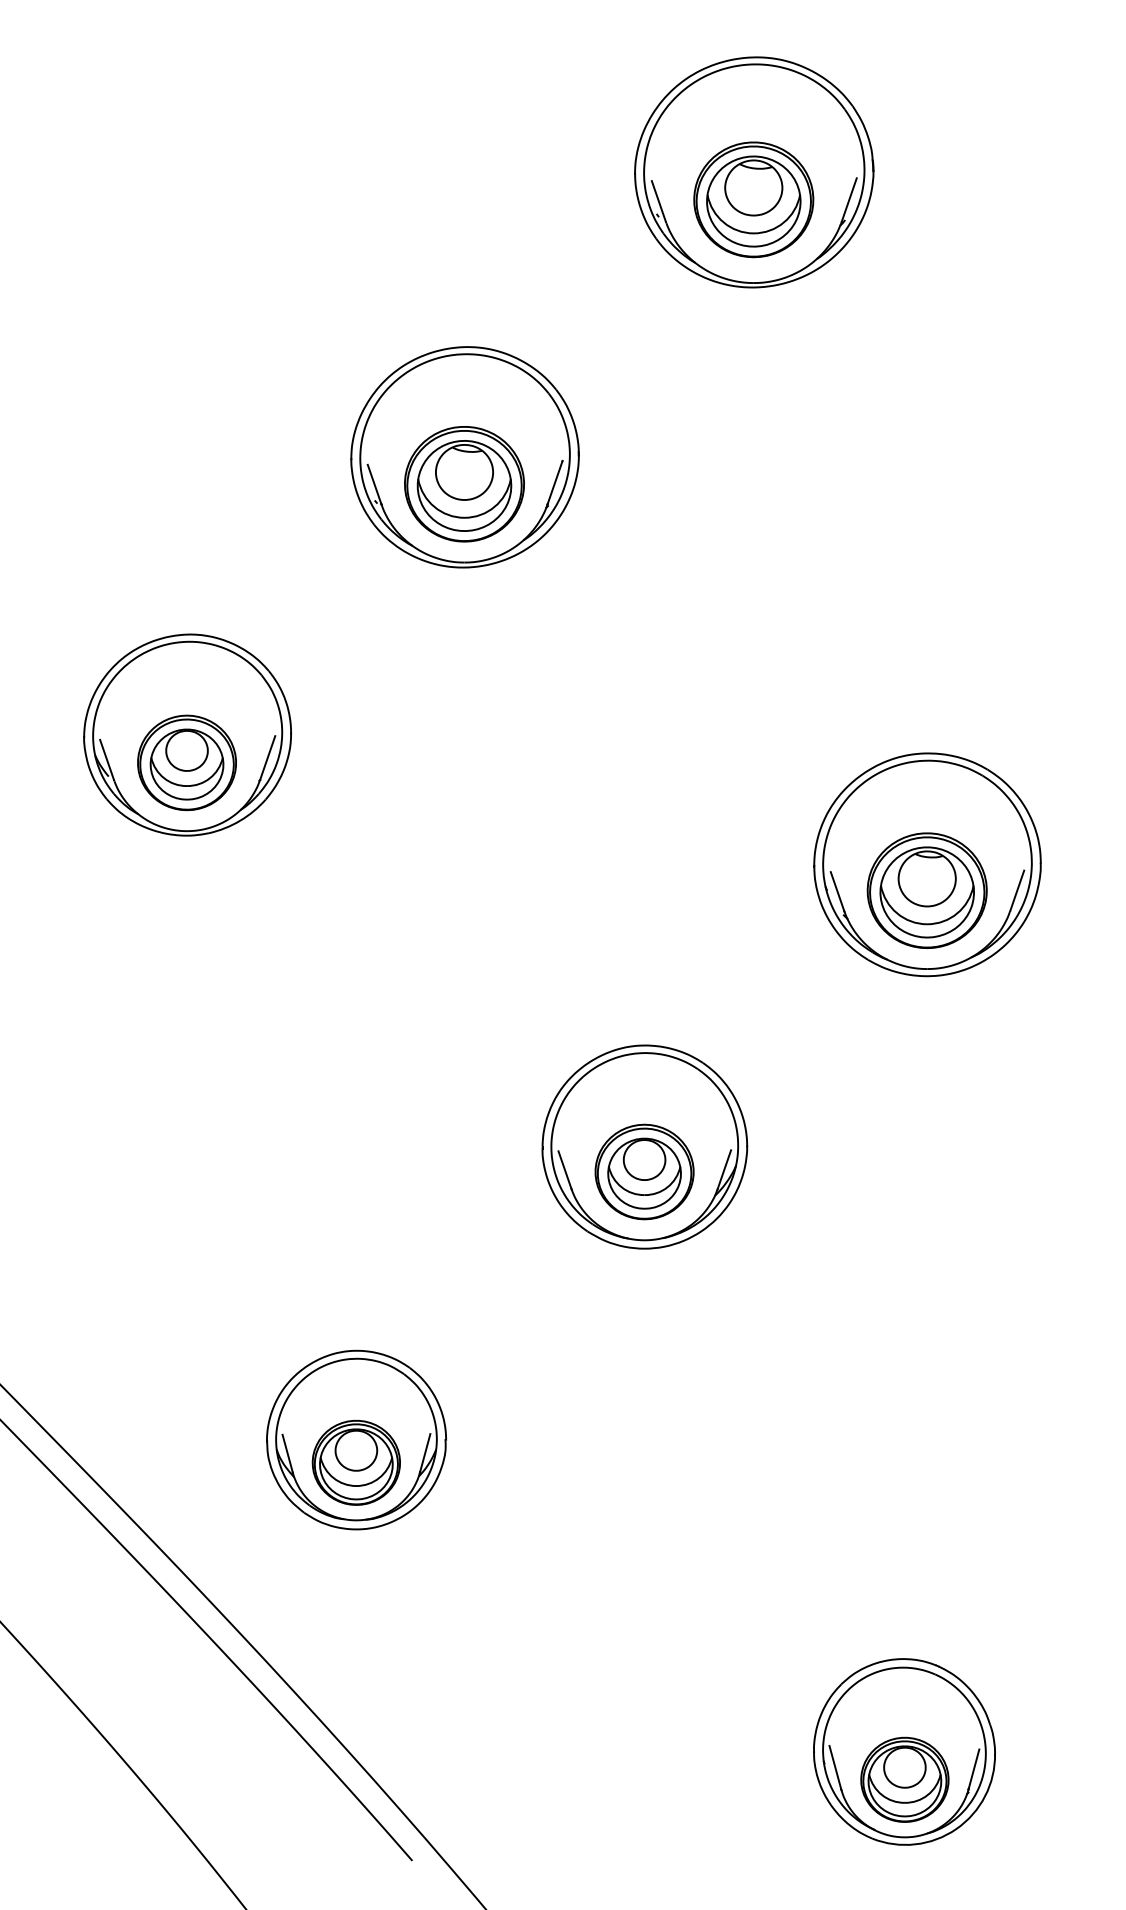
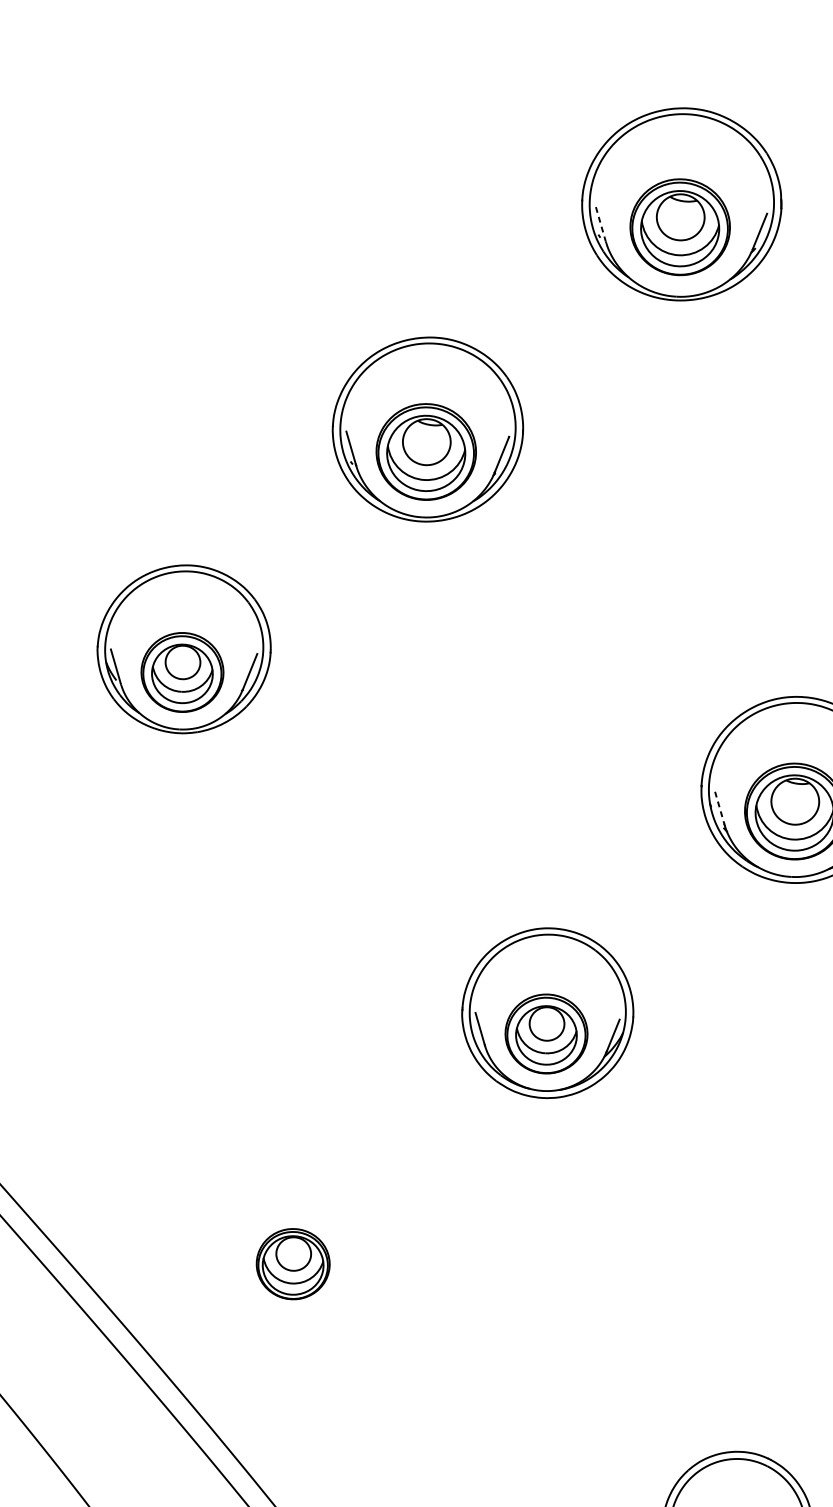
line: (658, 201) -> (600, 224), solid -> dashed
line: (837, 891) -> (719, 808), solid -> dashed
part: (356, 1439) -> (294, 1244), removed

